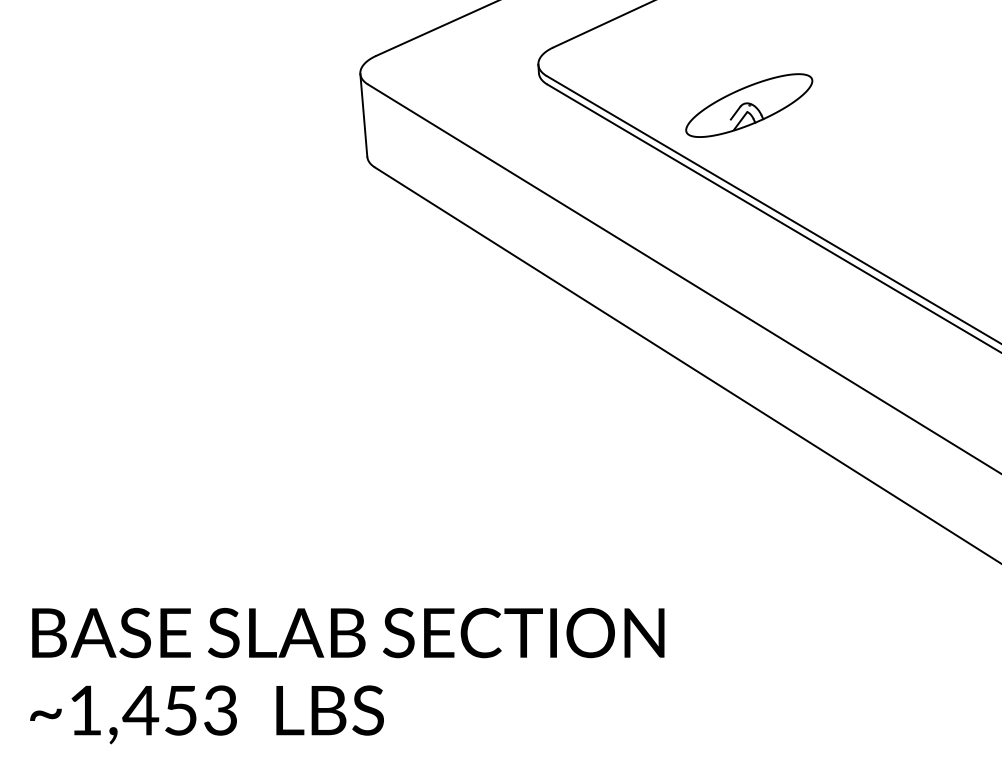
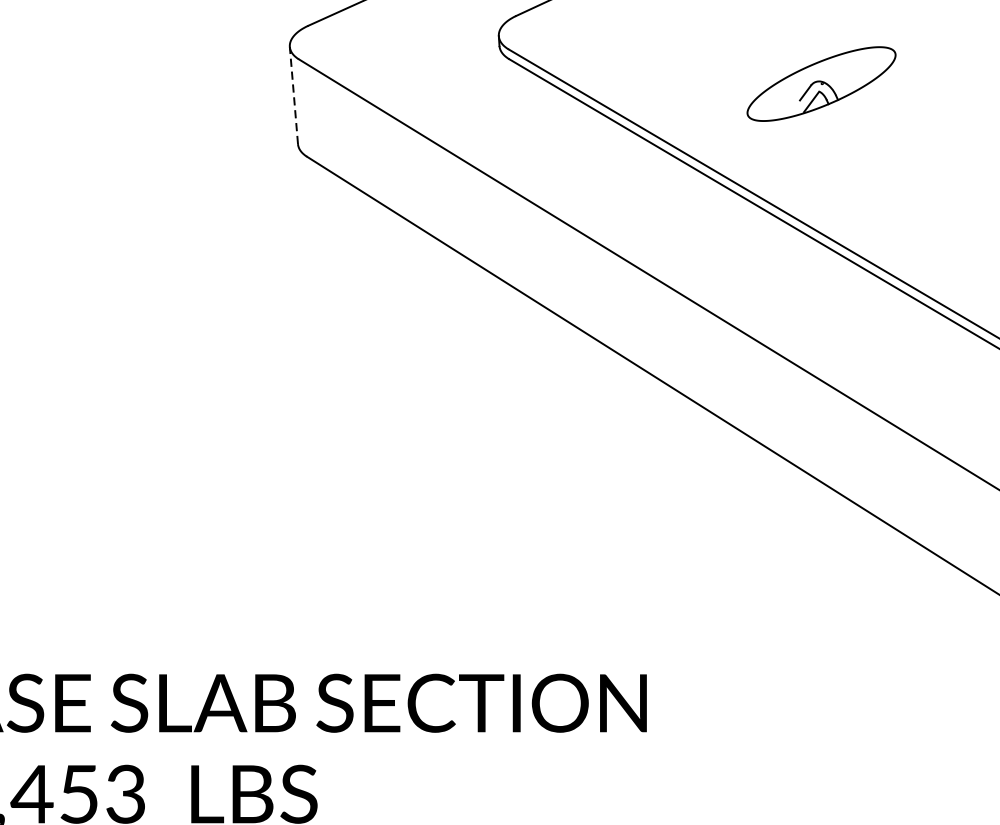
part: (749, 105) -> (821, 83), moved
line: (363, 115) -> (293, 95), solid -> dashed

